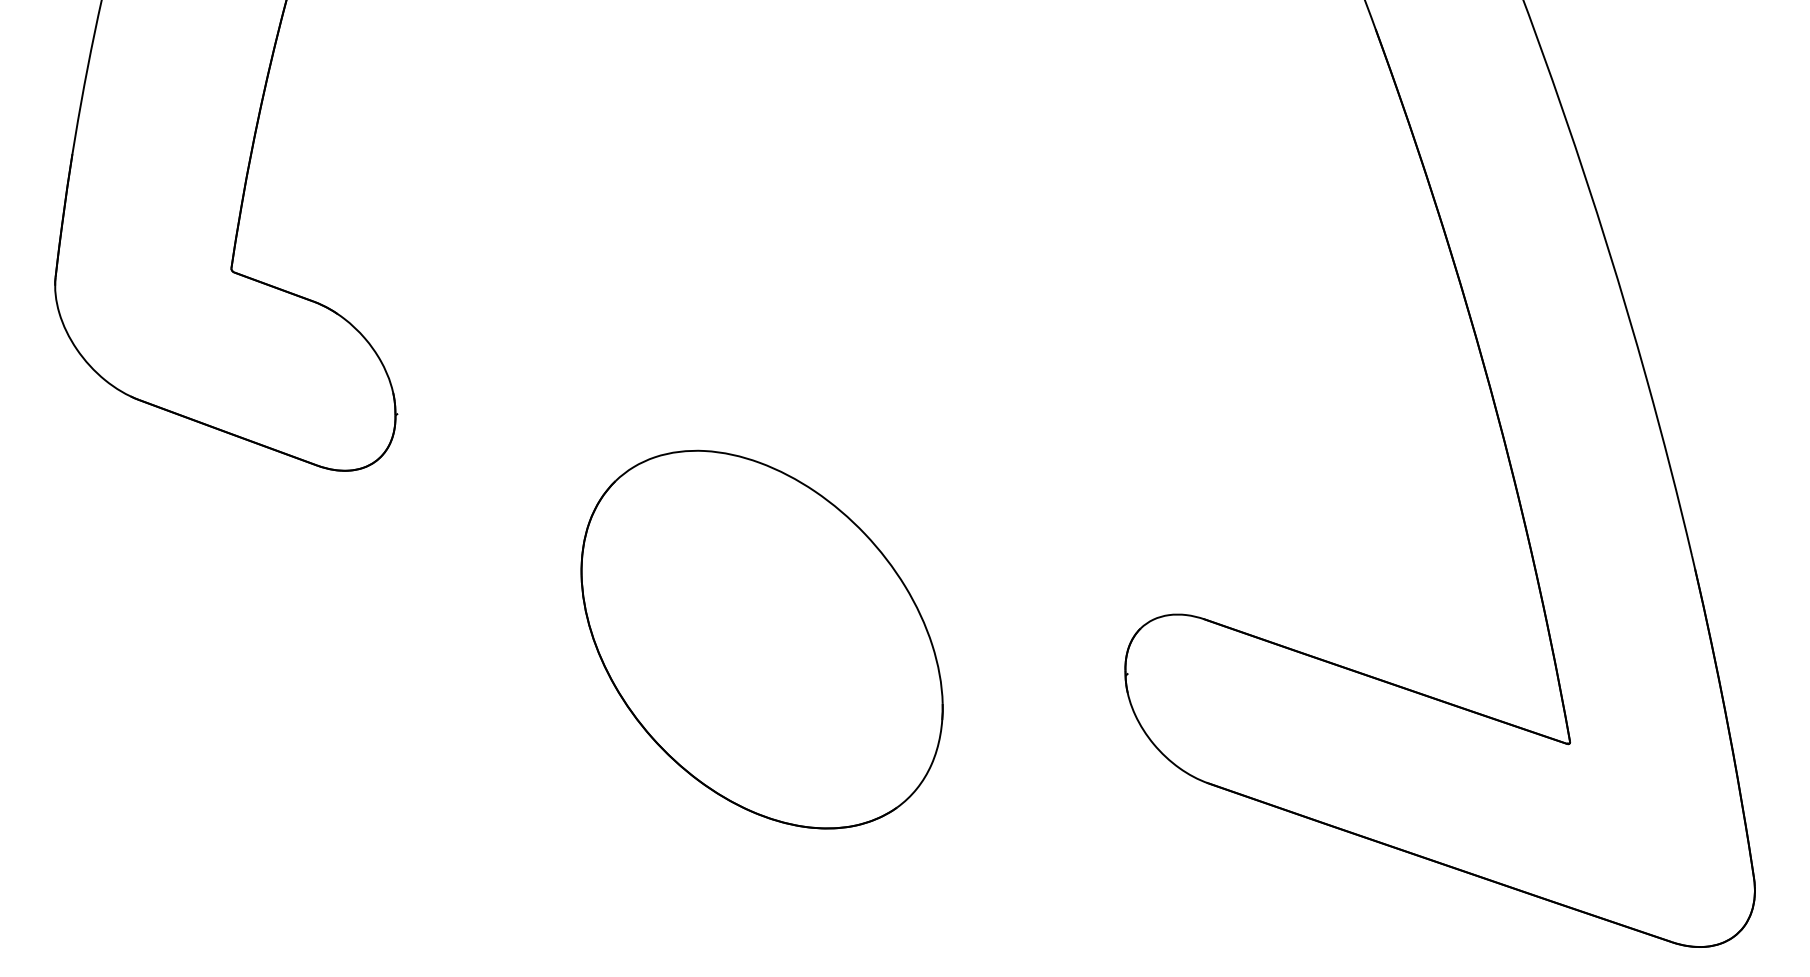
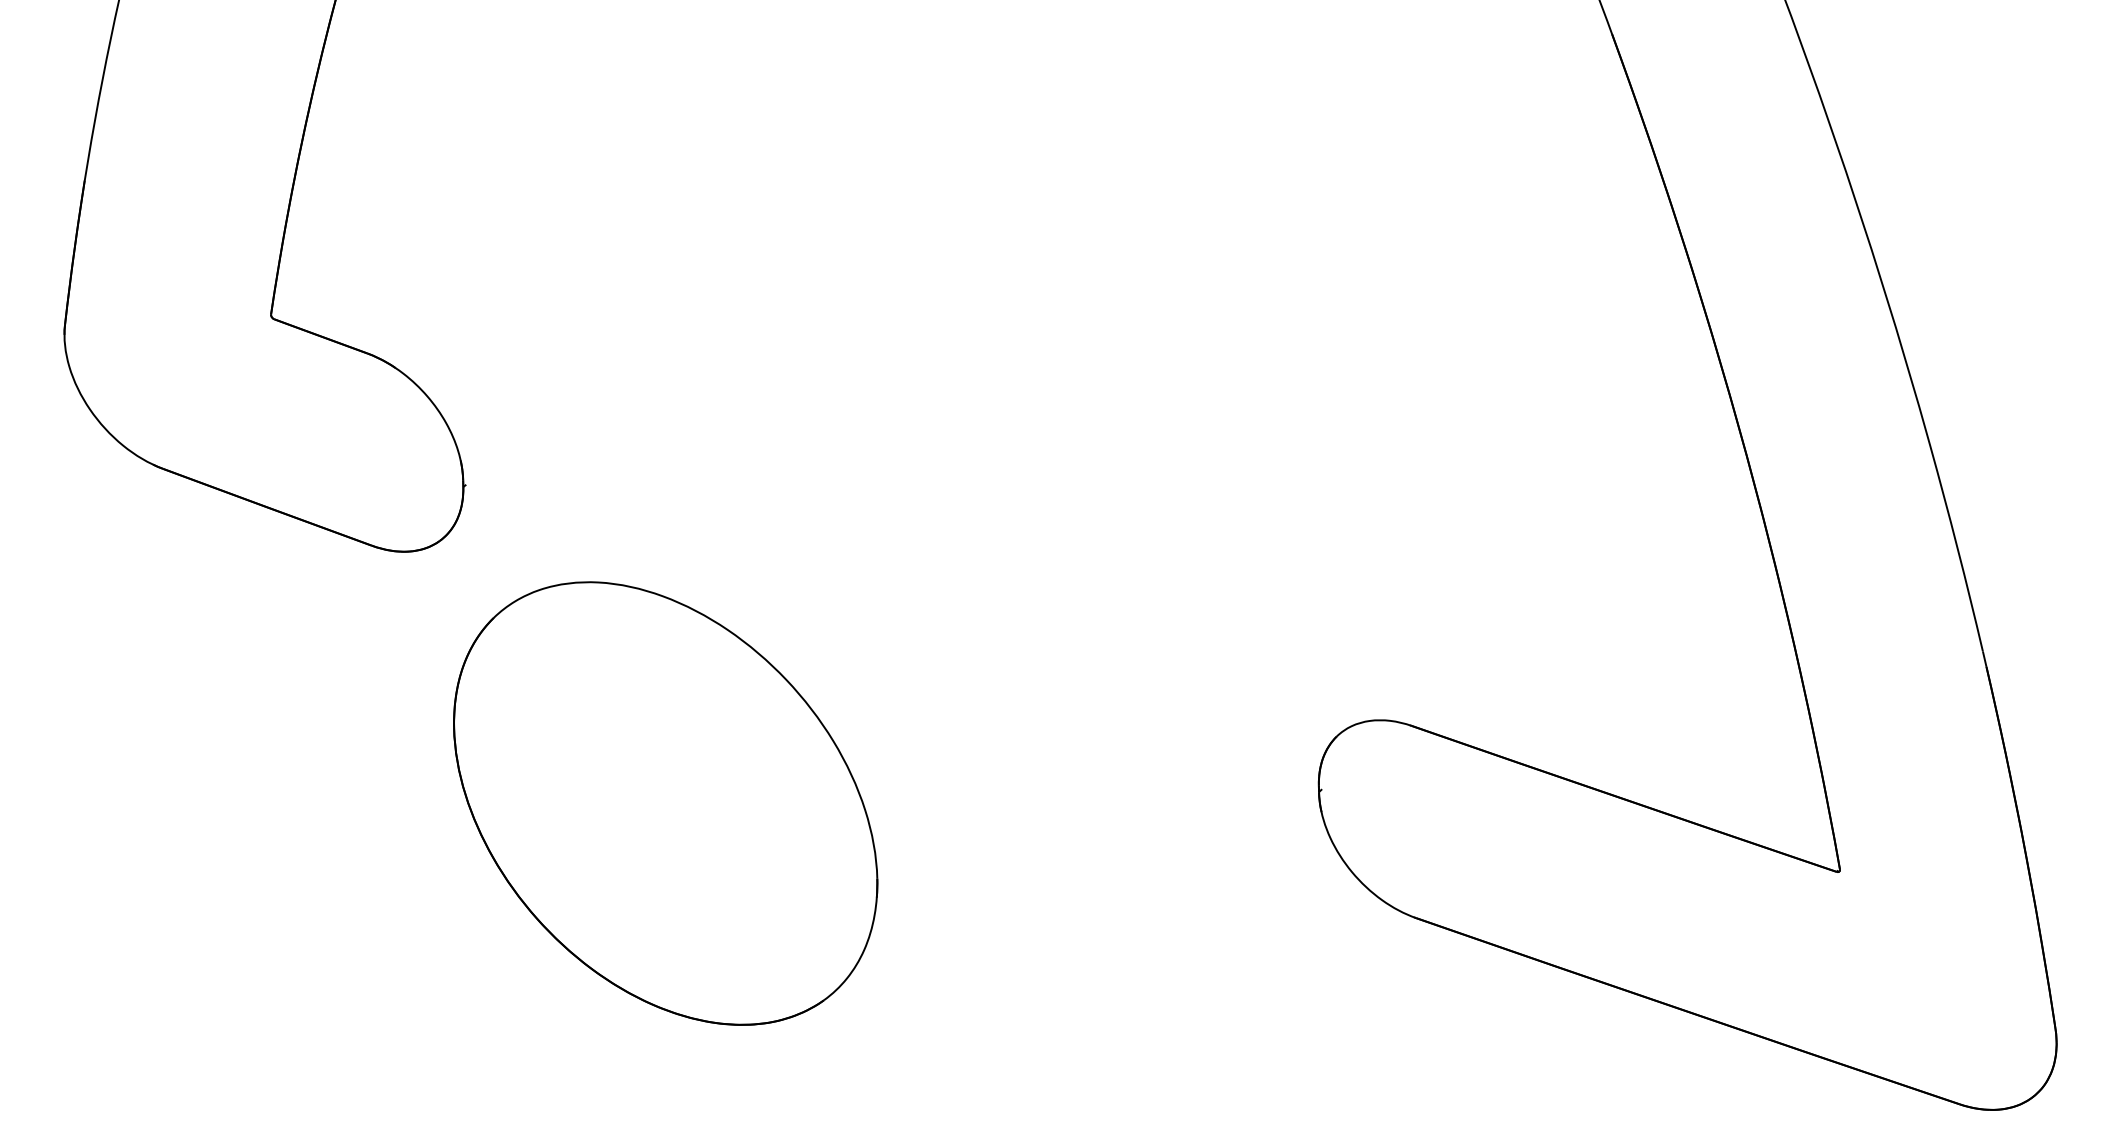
part: (761, 639) -> (664, 803), moved

